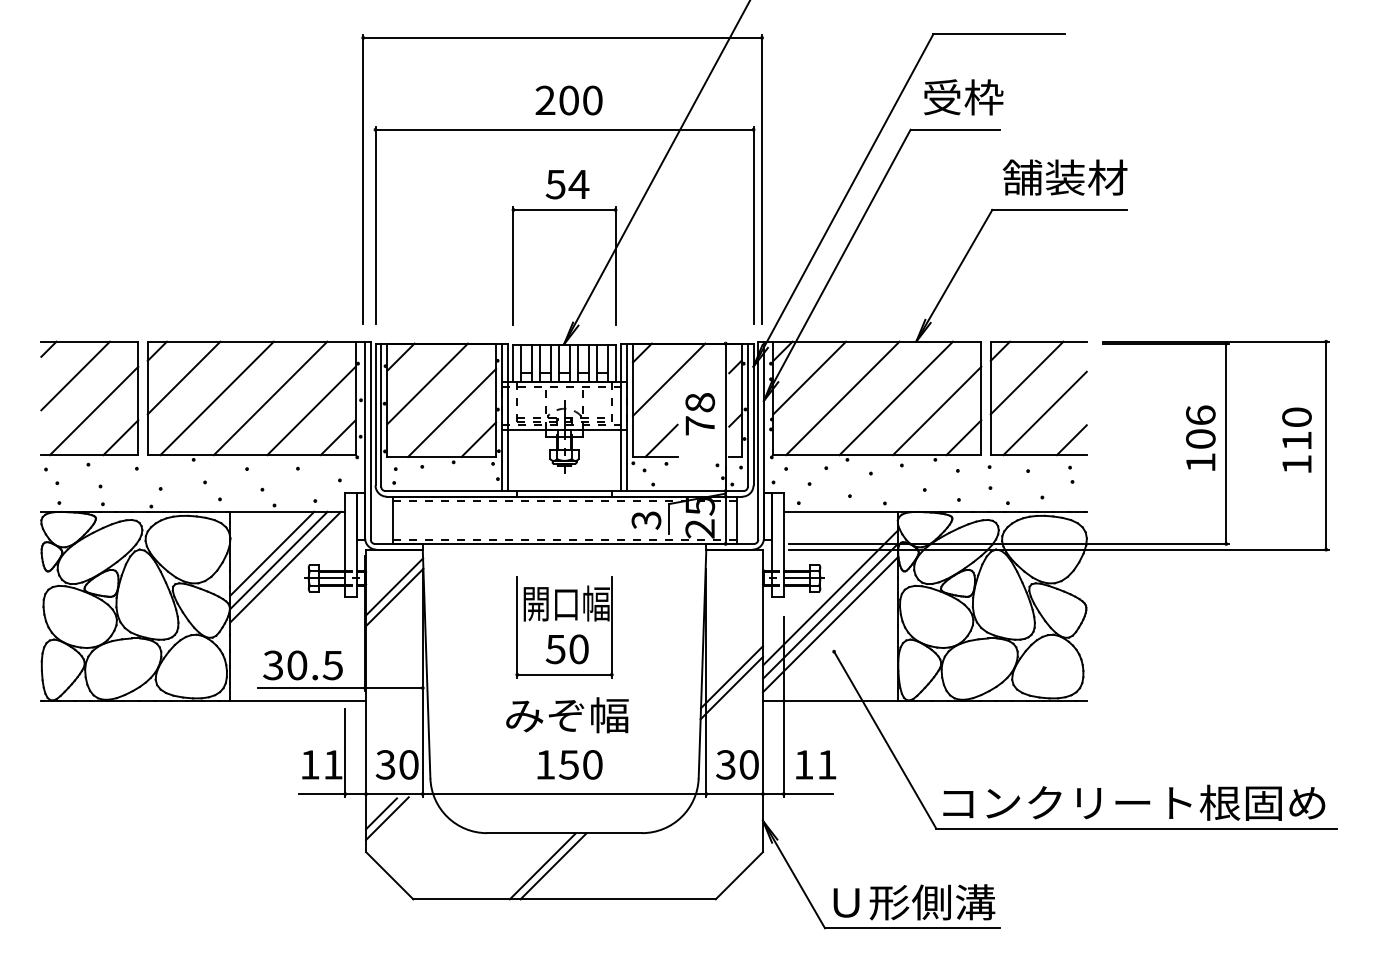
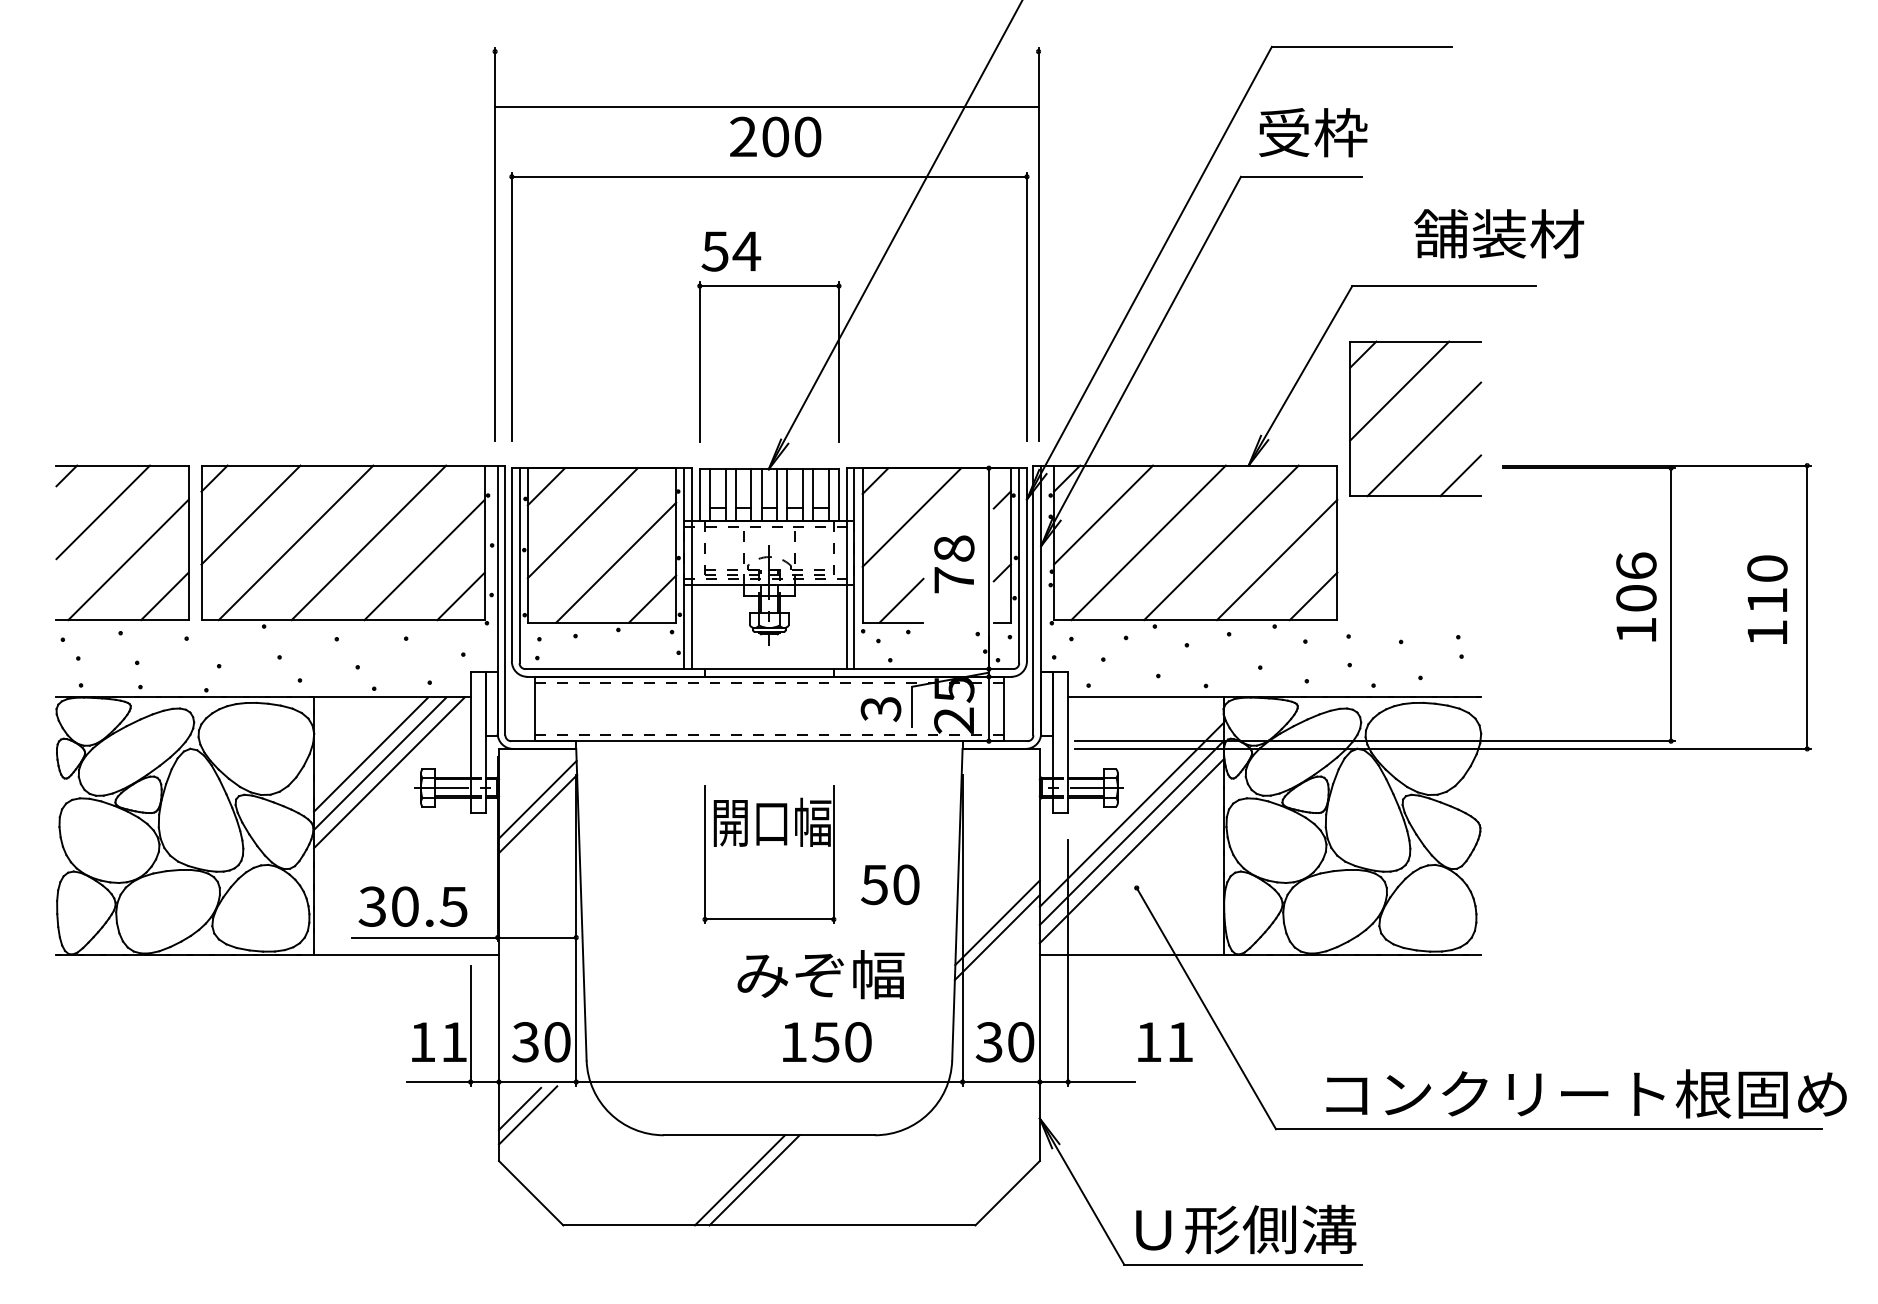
line: (562, 37) -> (766, 106), moved
text: (1064, 177) -> (1498, 233), moved
text: (567, 184) -> (731, 251), moved
part: (1048, 408) -> (1428, 432), moved
text: (566, 649) -> (889, 885), moved
text: (567, 715) -> (821, 974), moved
text: (569, 764) -> (826, 1041), moved
text: (816, 764) -> (1165, 1041), moved
text: (1134, 802) -> (1586, 1093), moved

